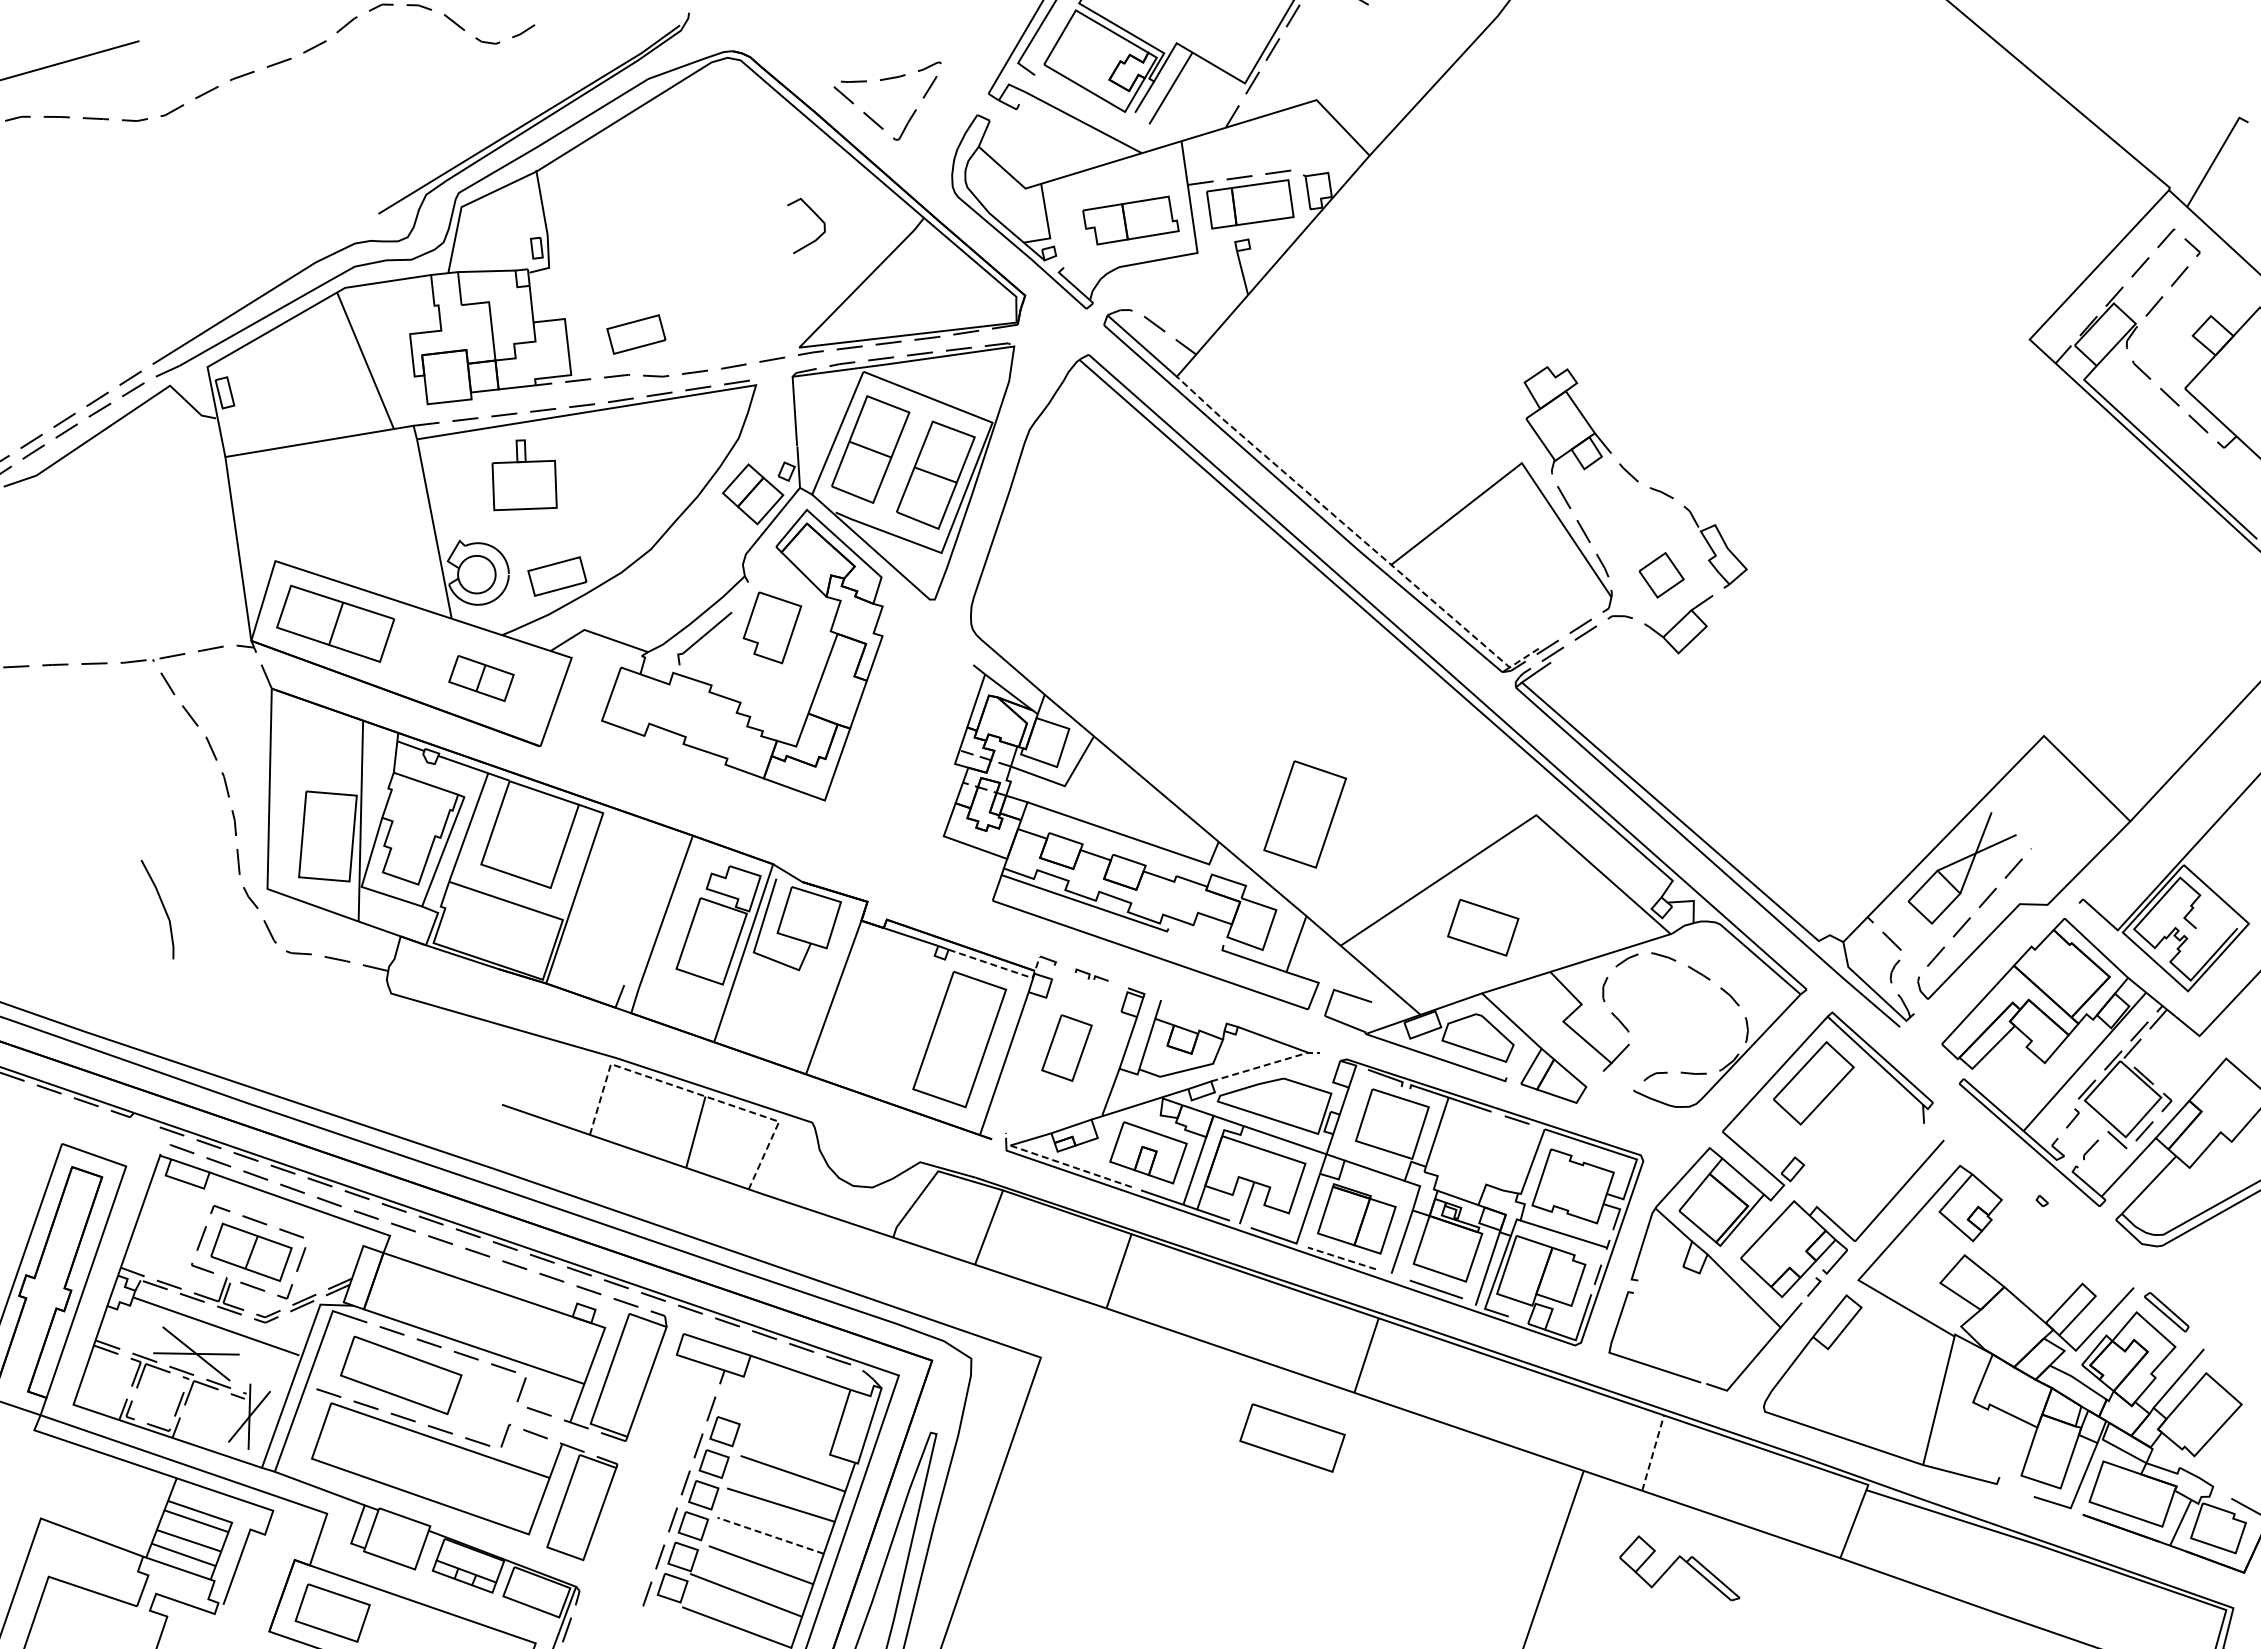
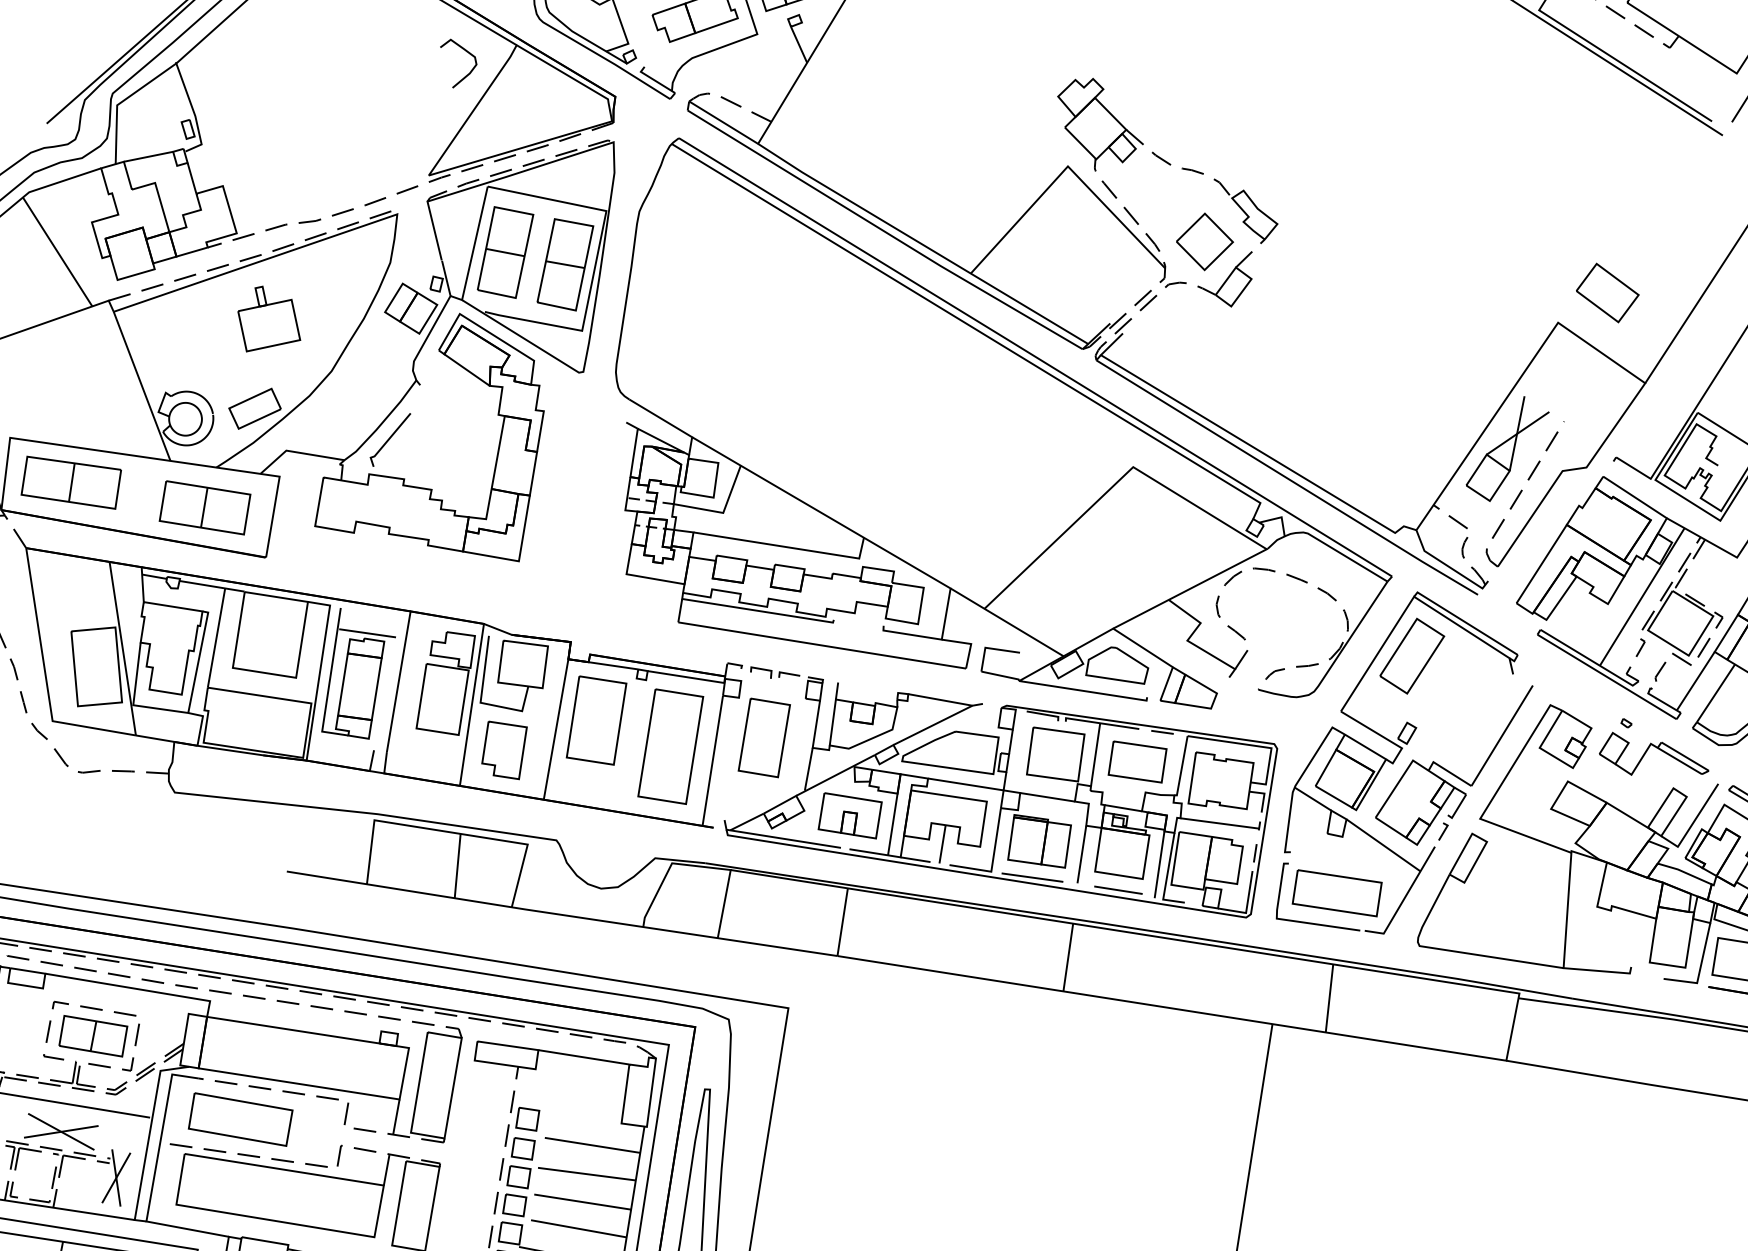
curve: (815, 215) -> (465, 51), moved
part: (636, 334) -> (286, 188), removed
part: (524, 475) -> (267, 317), moved
line: (1355, 534) -> (935, 252), dashed -> solid
part: (1661, 575) -> (1204, 242), size x1.43
part: (772, 627) -> (505, 749), moved
part: (481, 678) -> (205, 507), size x1.67
part: (2105, 712) -> (1607, 293), added
part: (1305, 814) -> (596, 720), moved
part: (619, 895) -> (356, 673), added
part: (1483, 927) -> (1137, 761), moved
line: (1002, 967) -> (696, 678), dashed -> solid
part: (1091, 974) -> (774, 670), size x1.67
part: (1066, 1047) -> (763, 737), size x1.43
line: (1266, 1065) -> (938, 723), dashed -> solid
line: (696, 1093) -> (452, 832), dashed -> solid
line: (1062, 1163) -> (777, 837), dashed -> solid
line: (1341, 1258) -> (1032, 877), dashed -> solid
part: (1292, 1437) -> (1337, 892), moved
line: (1653, 1452) -> (1329, 997), dashed -> solid
line: (770, 1535) -> (582, 1201), dashed -> solid
part: (1674, 1563) -> (1647, 750), moved

